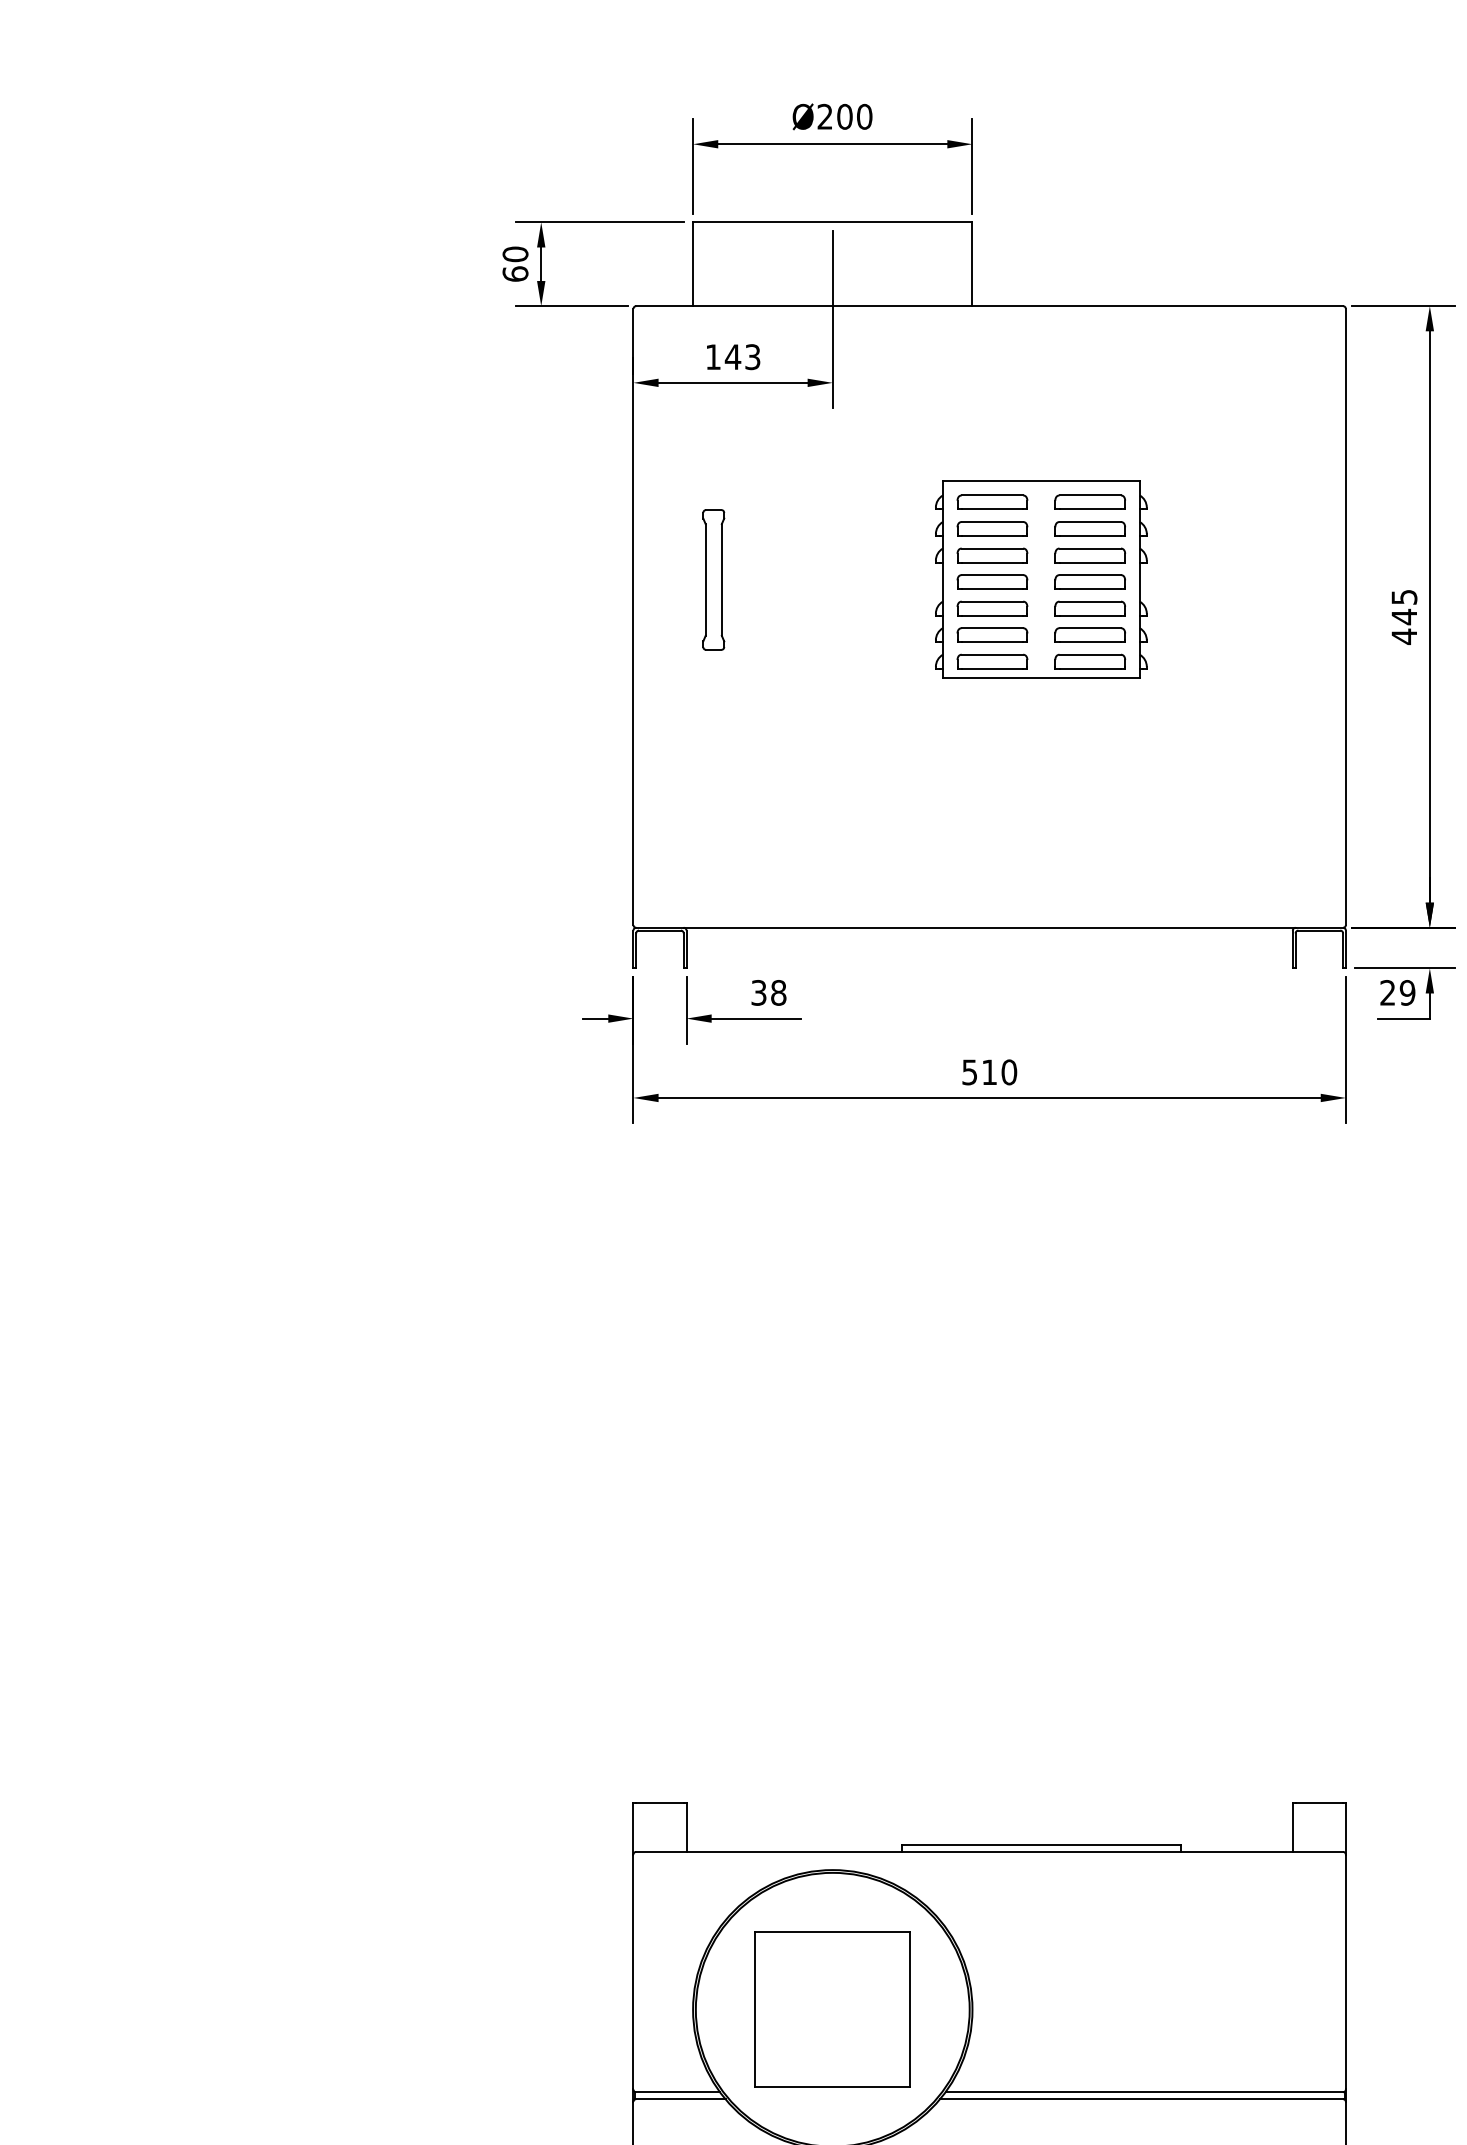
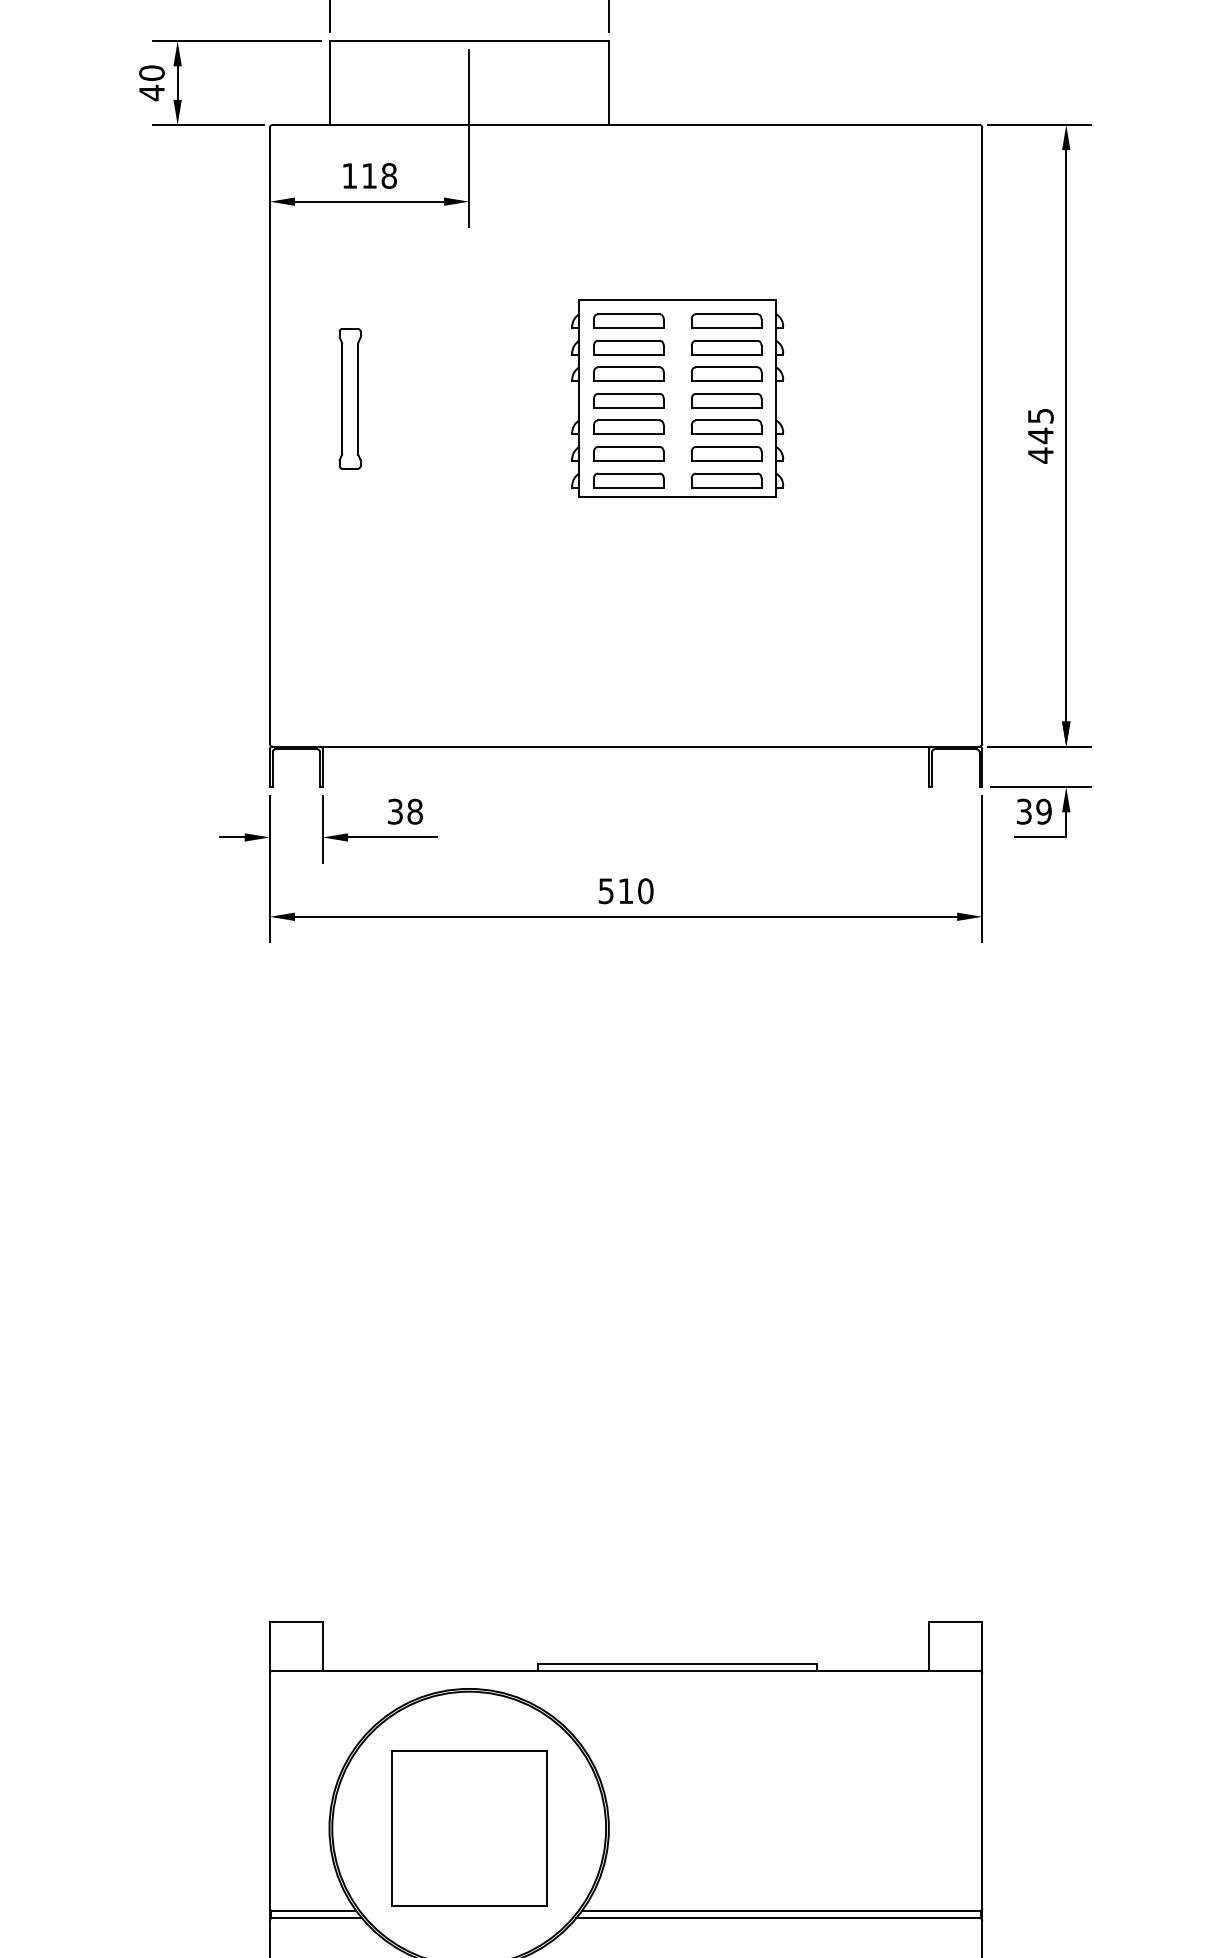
text: (515, 274) -> (151, 93), 60 -> 40
text: (742, 357) -> (378, 176), 143 -> 118
text: (1387, 992) -> (1023, 811), 29 -> 39

